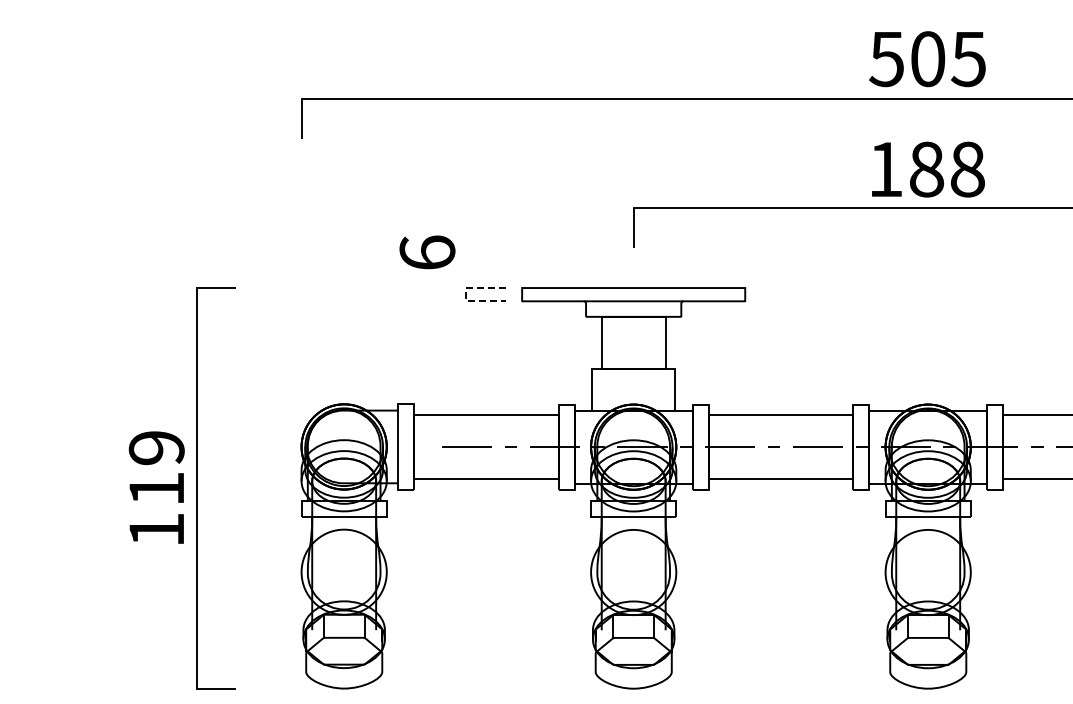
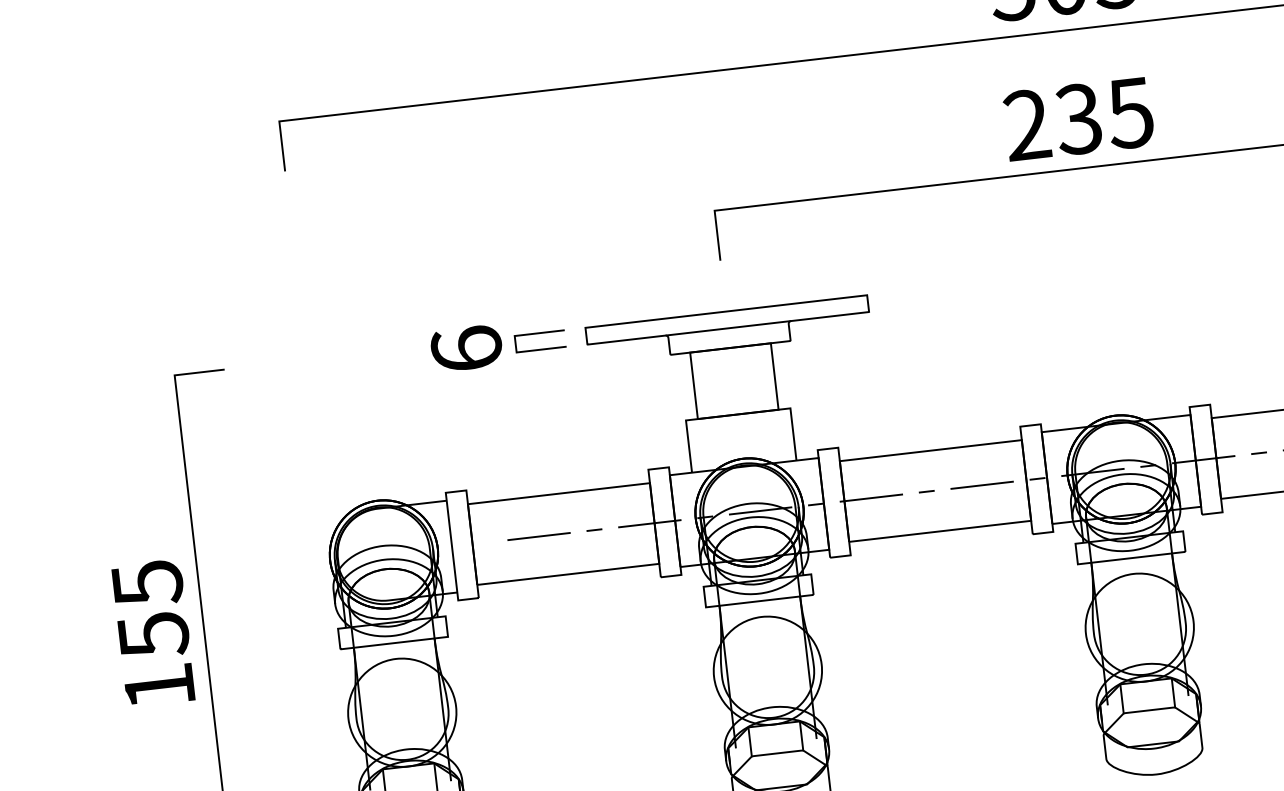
text: (926, 169) -> (1078, 119), 188 -> 235
text: (427, 252) -> (466, 348), moved
line: (466, 294) -> (516, 344), dashed -> solid
text: (156, 469) -> (150, 610), 119 -> 155

